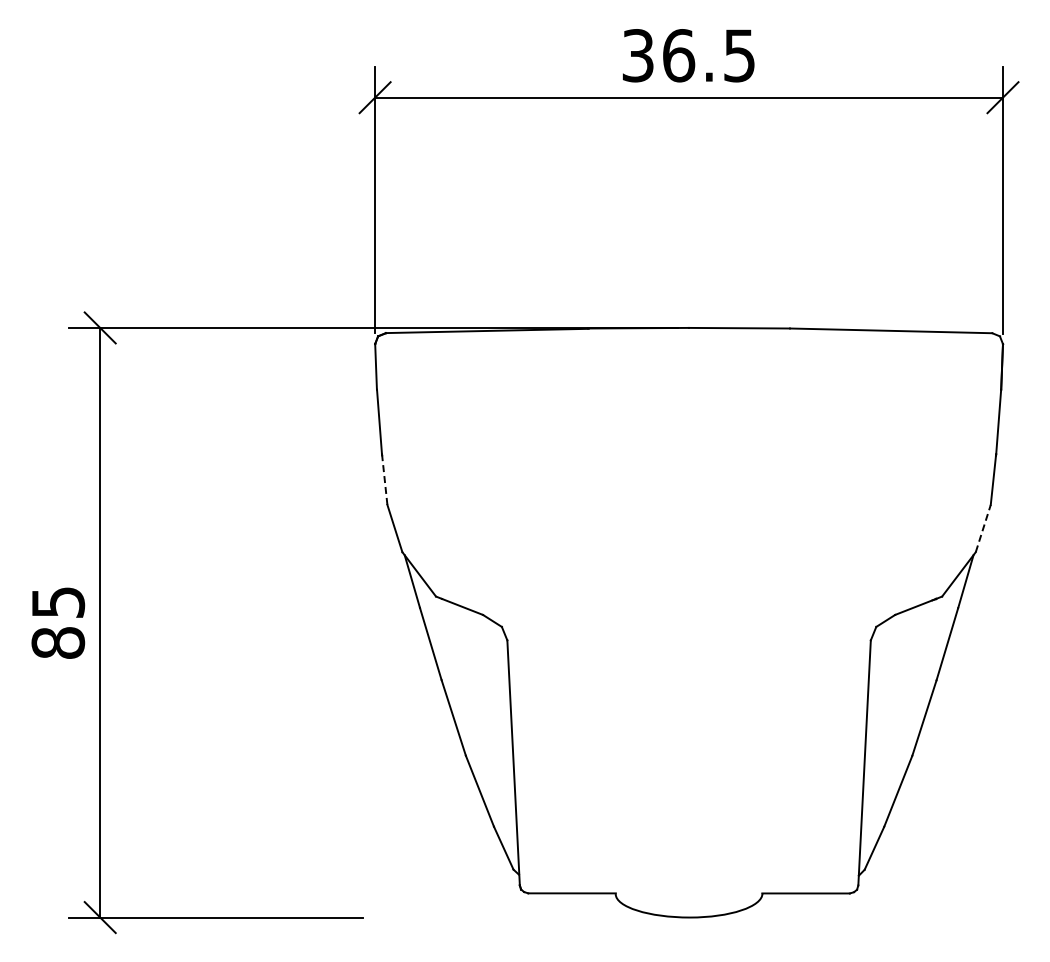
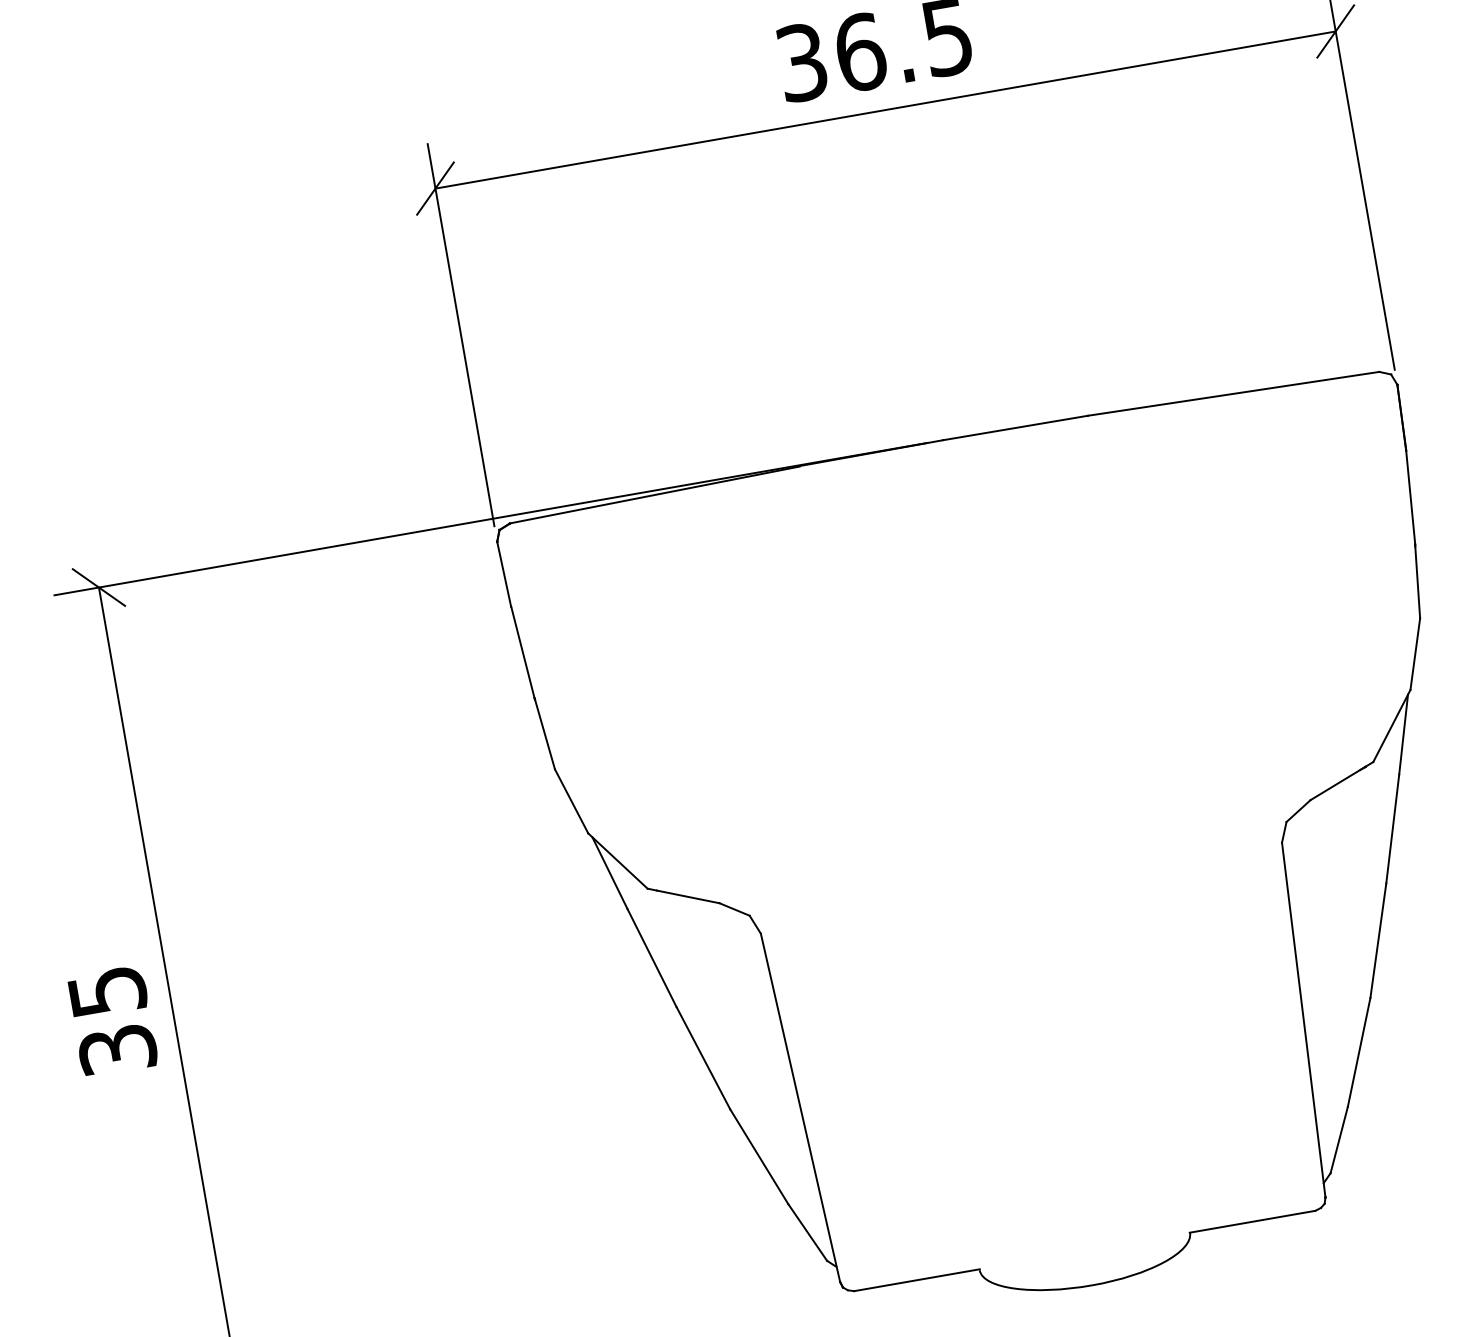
line: (384, 479) -> (544, 733), dashed -> solid
line: (983, 528) -> (1415, 654), dashed -> solid
text: (58, 642) -> (117, 1049), 85 -> 35

